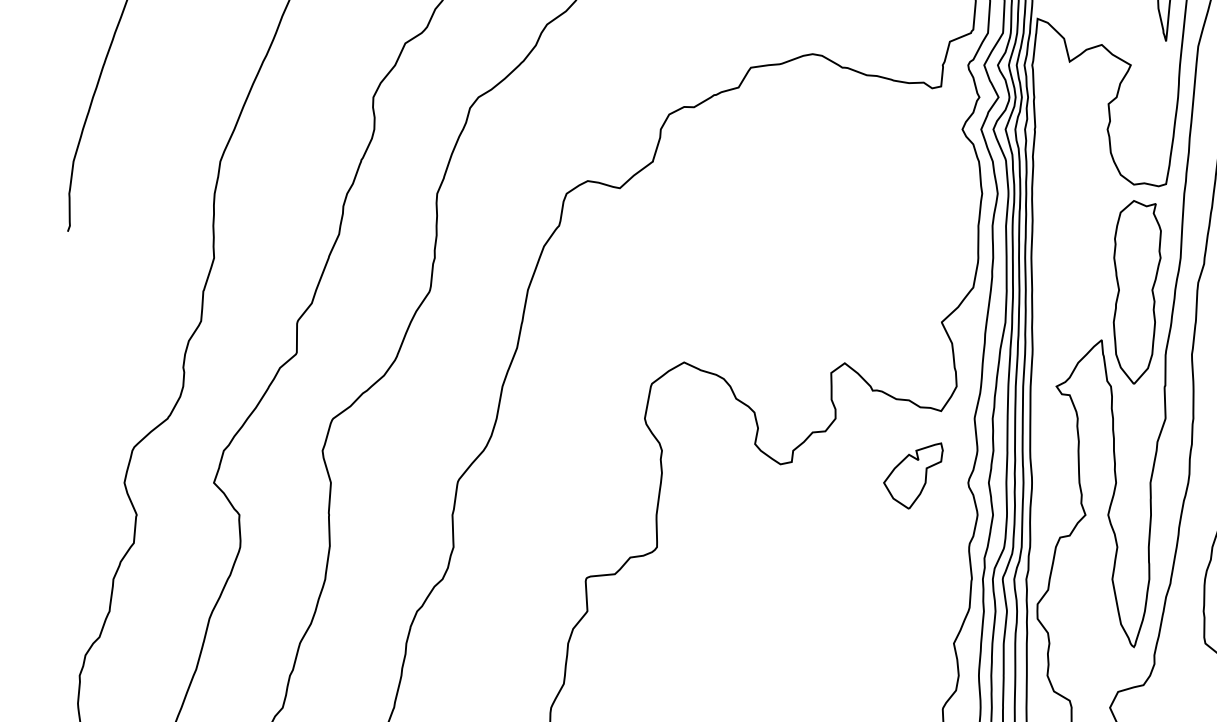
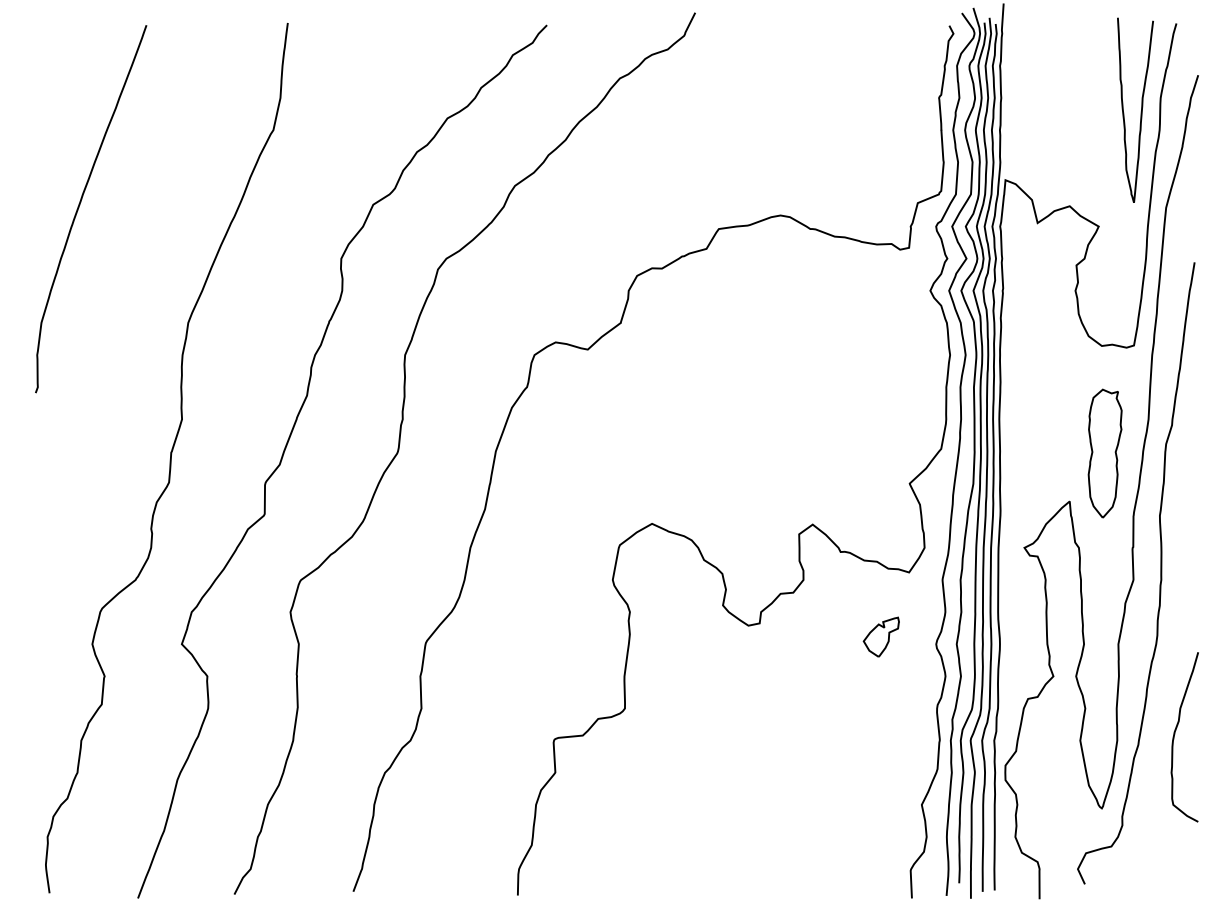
part: (1136, 292) -> (1104, 453), size x0.7
part: (913, 475) -> (881, 636), size x0.6

